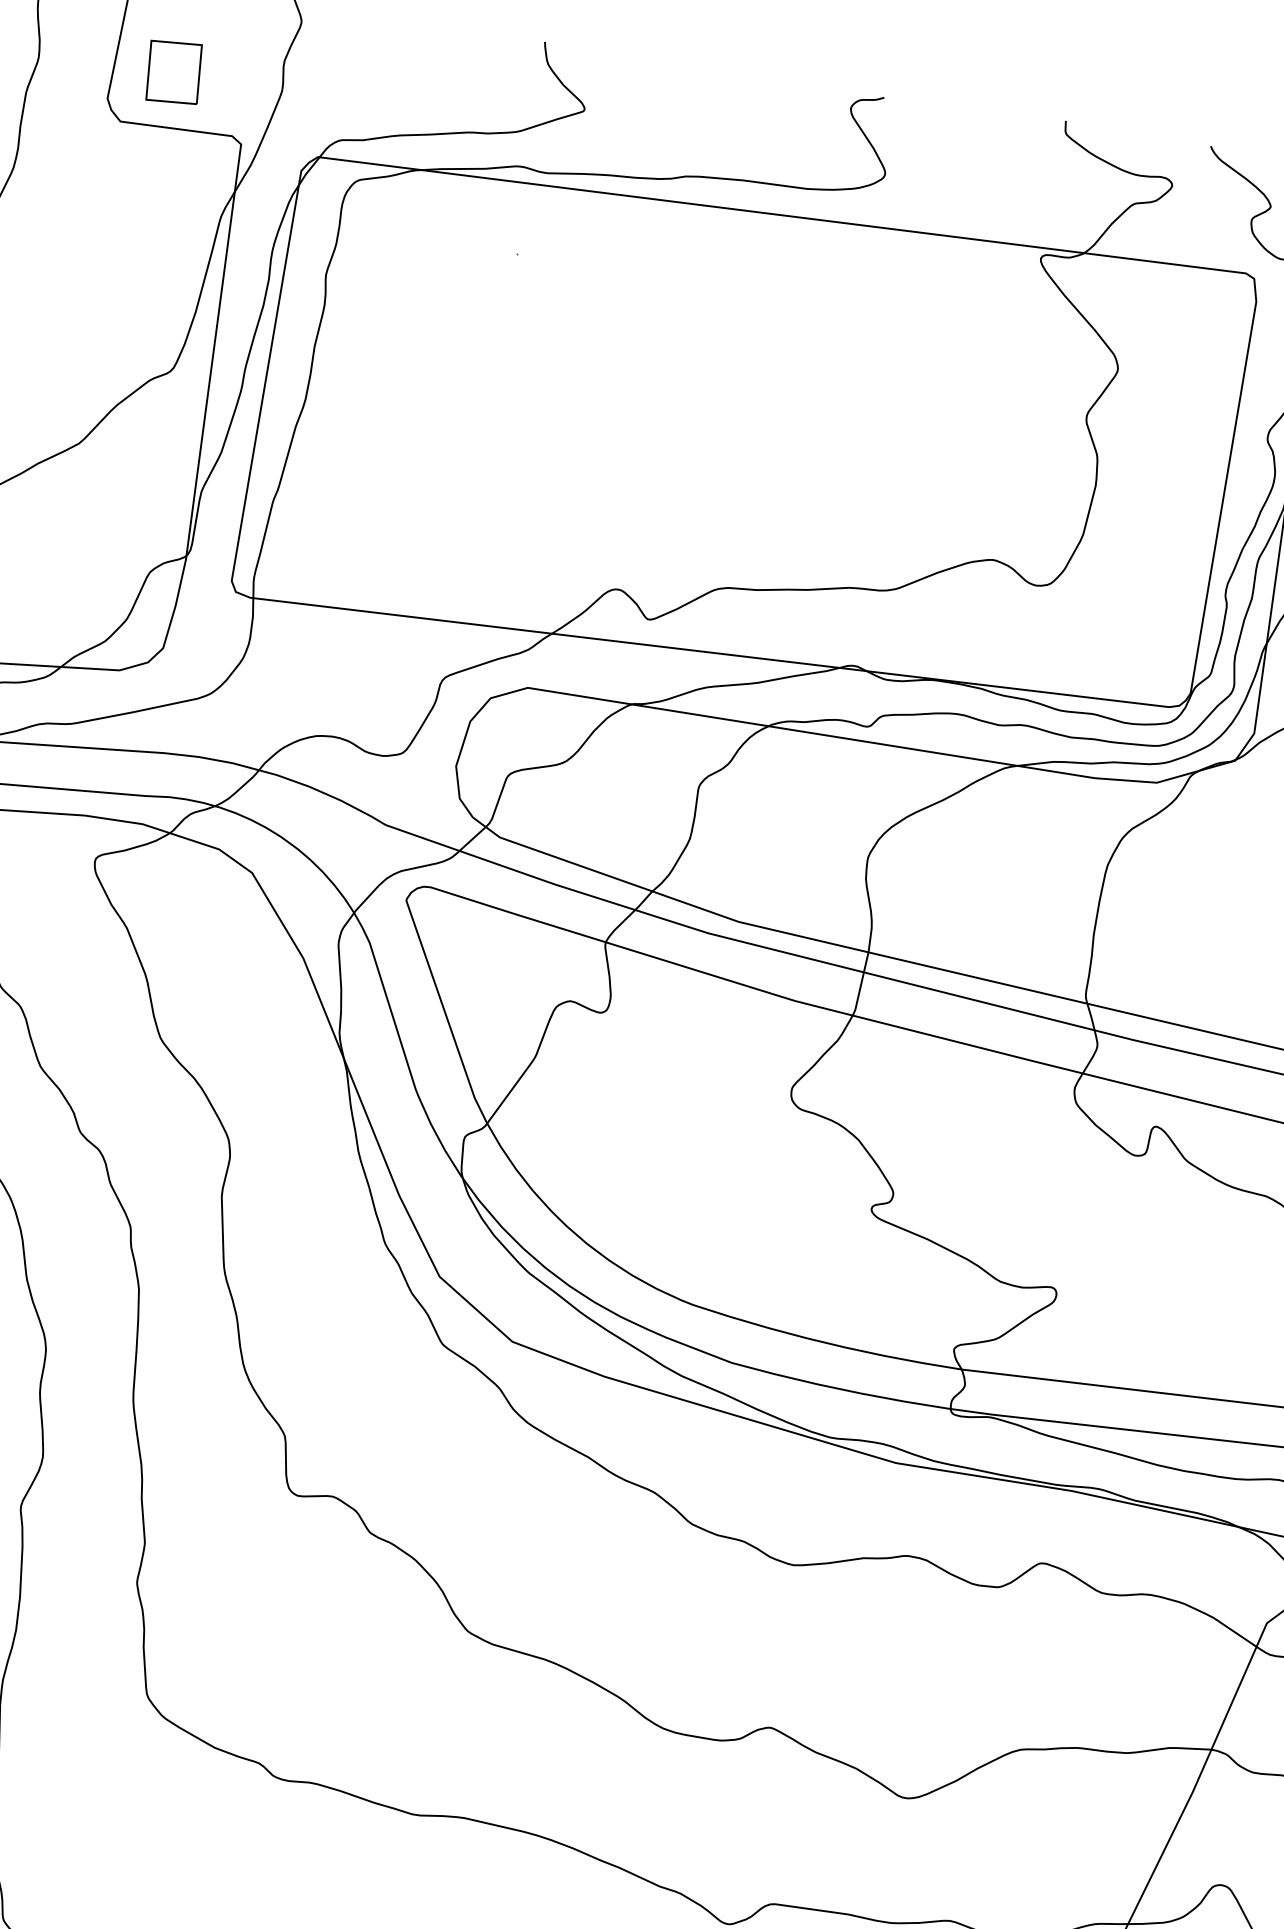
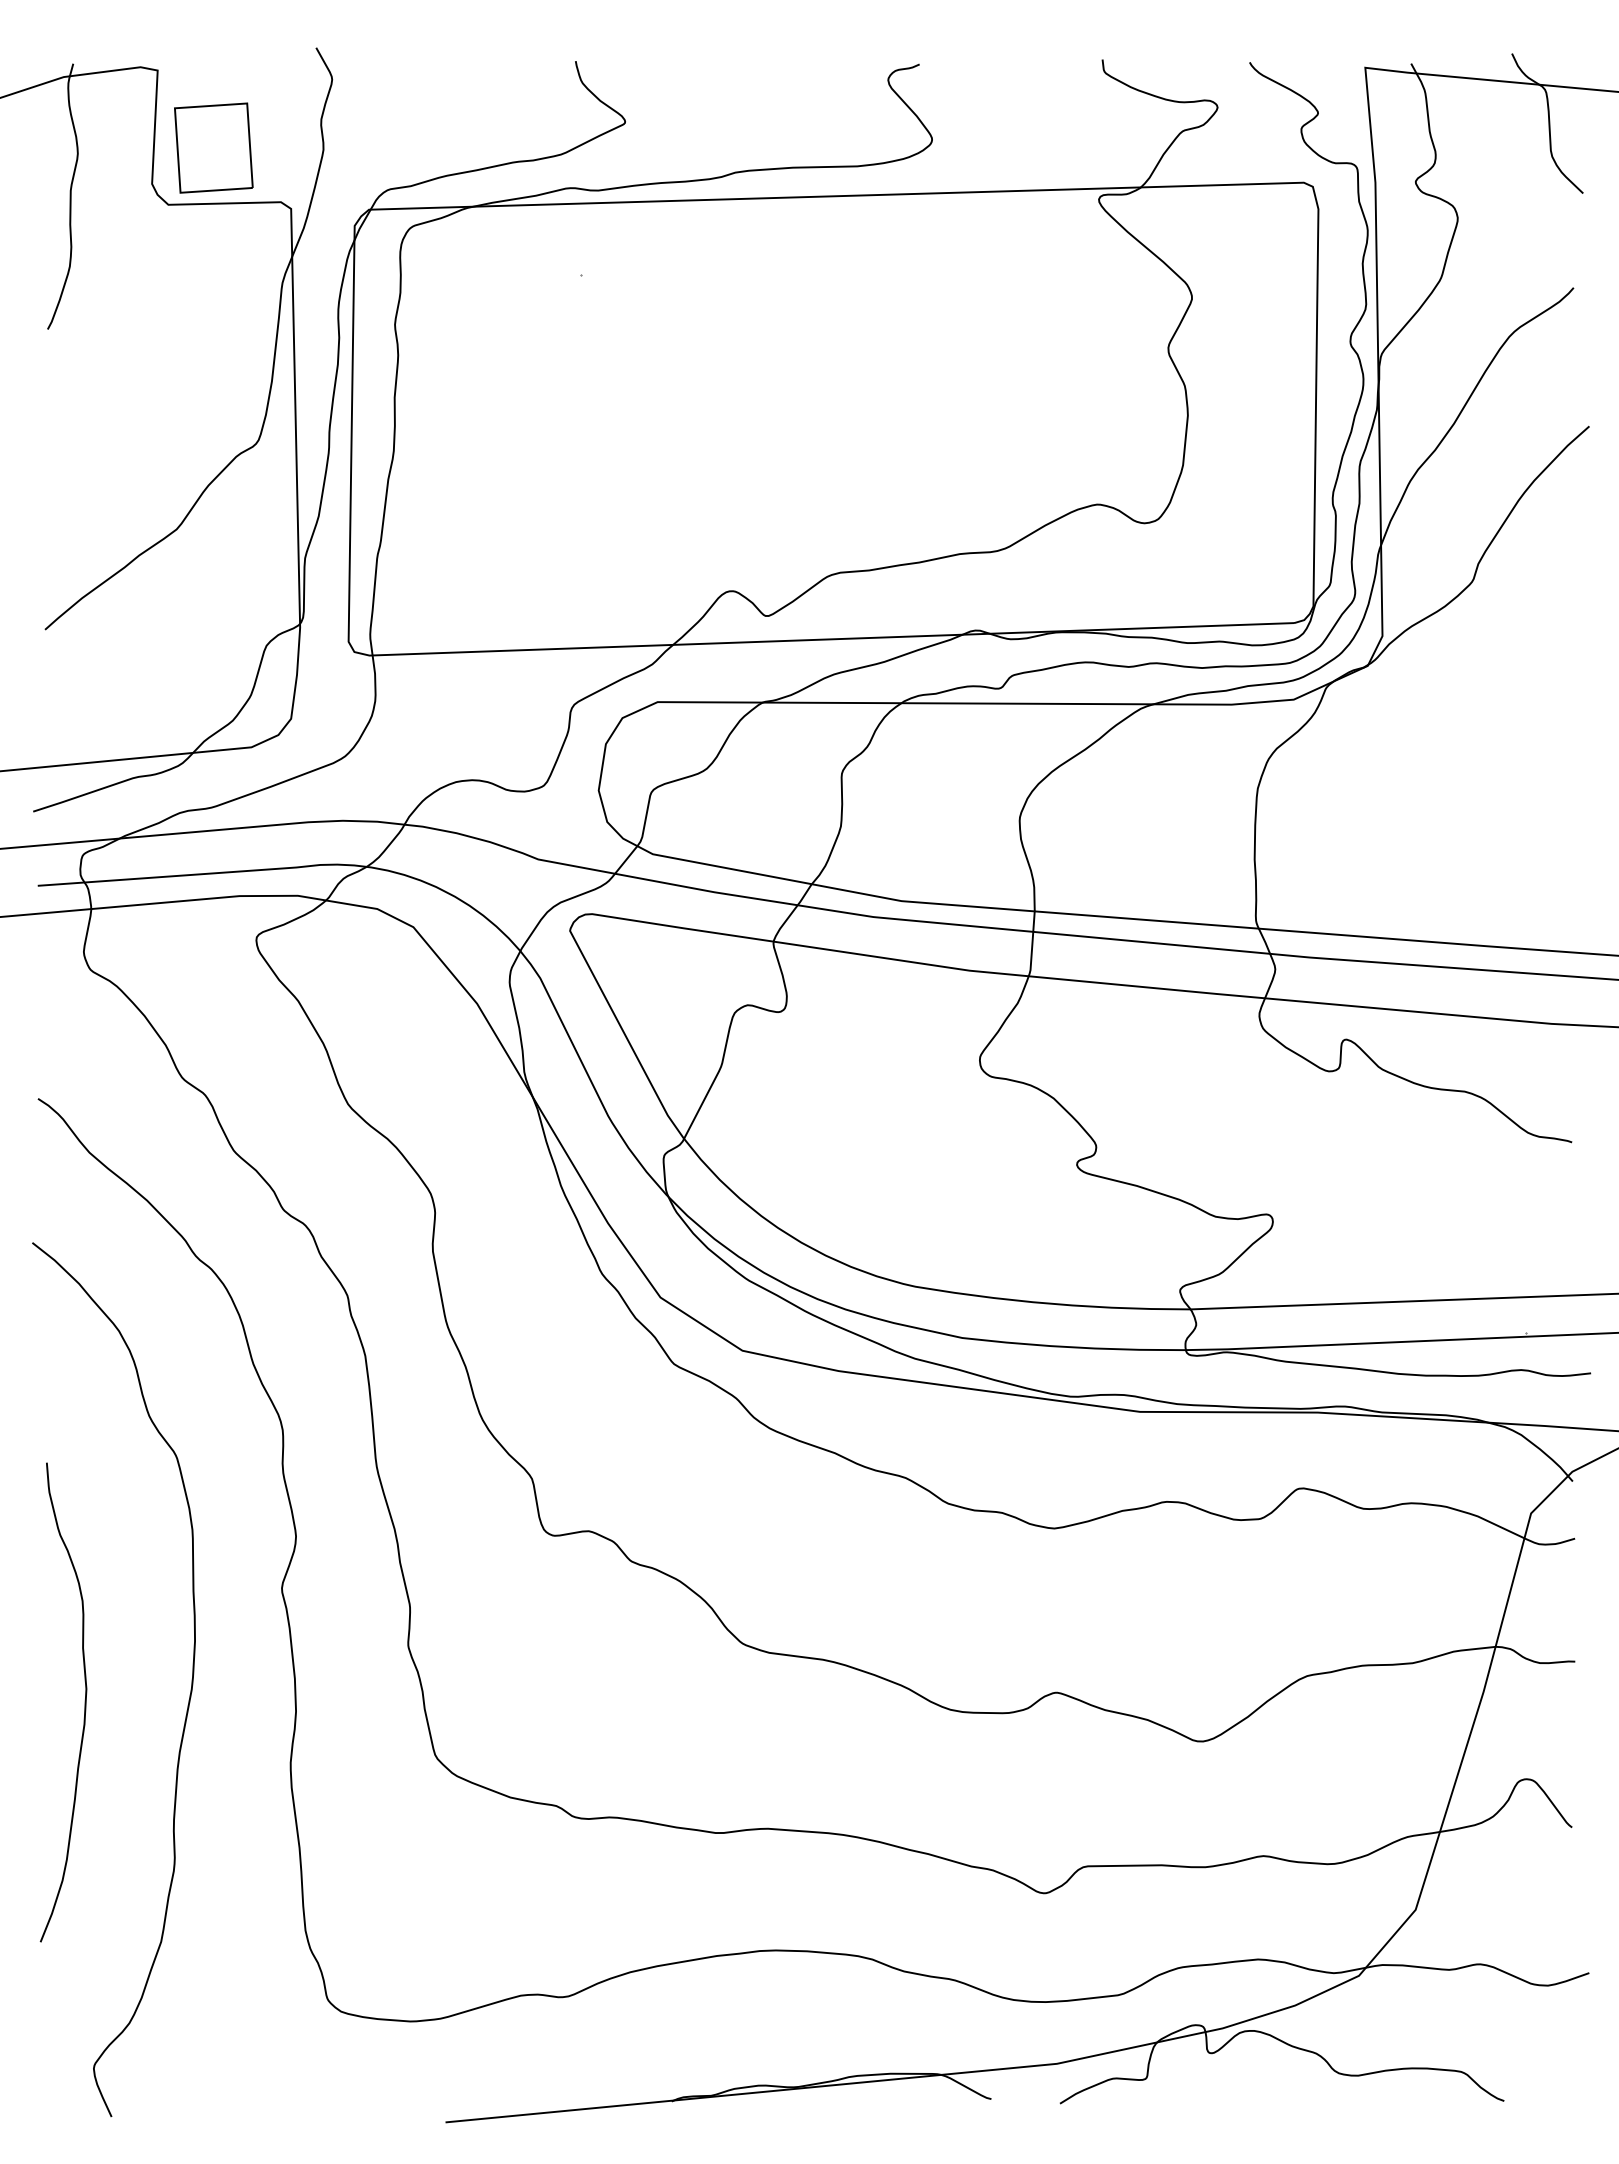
part: (173, 71) -> (213, 147), size x1.43

